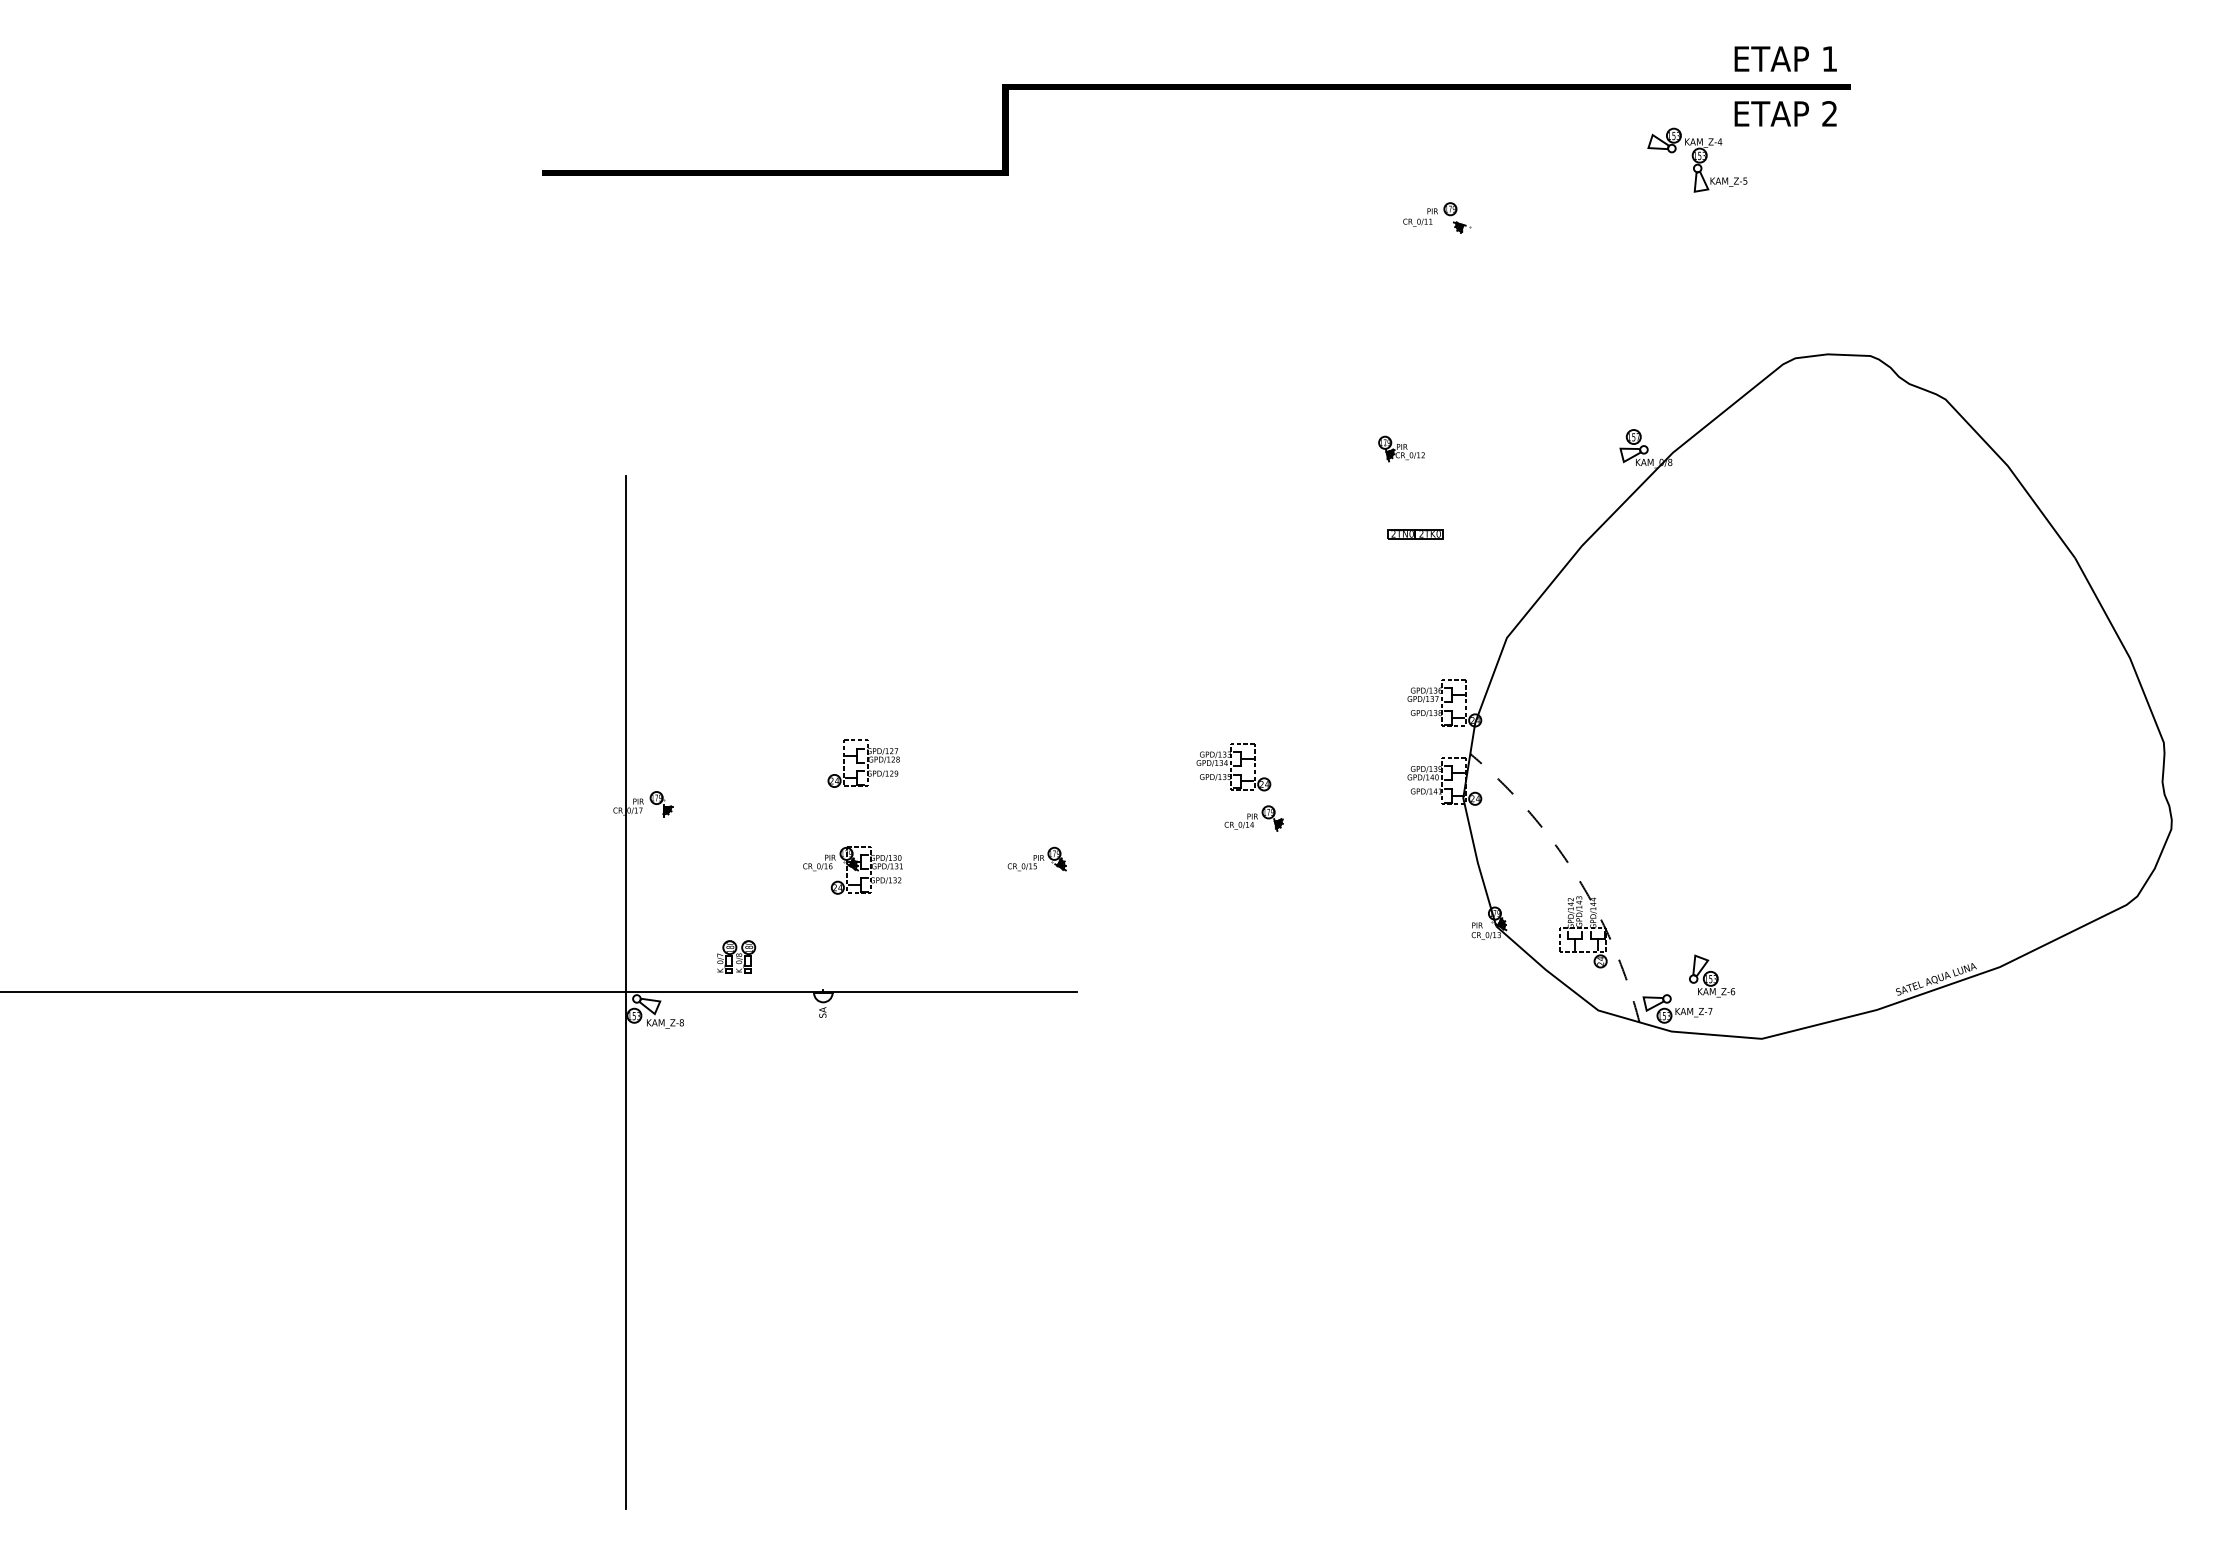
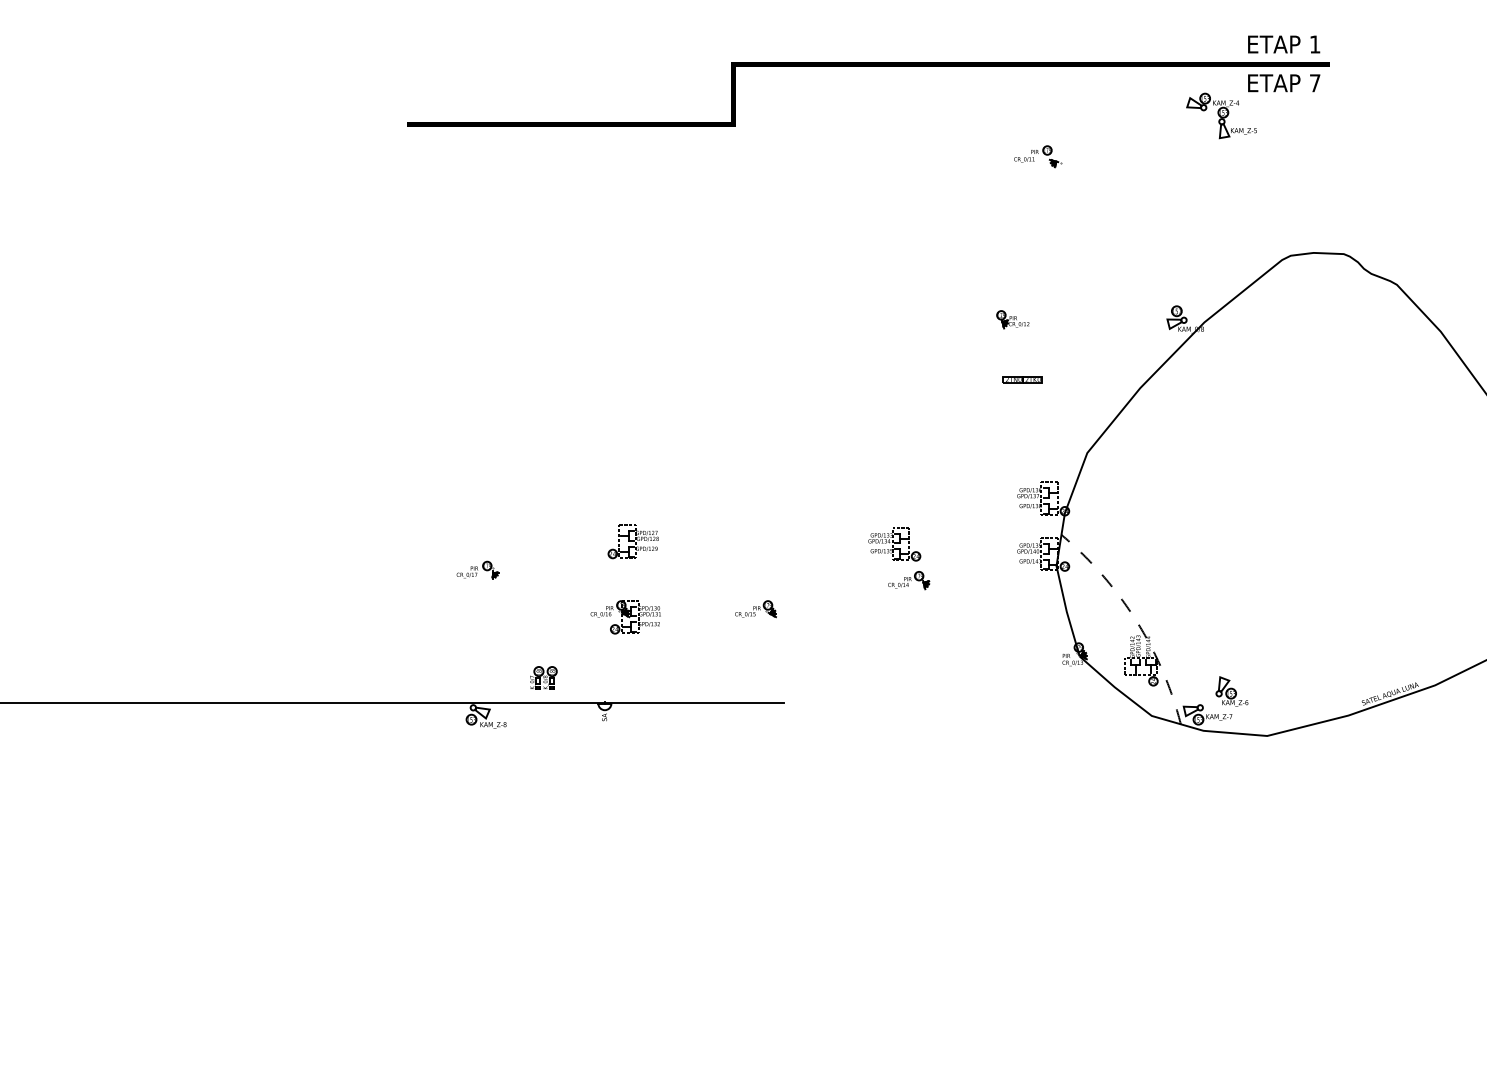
text: (1829, 113) -> (1314, 82), 2 -> 7
line: (625, 992) -> (465, 703), removed

